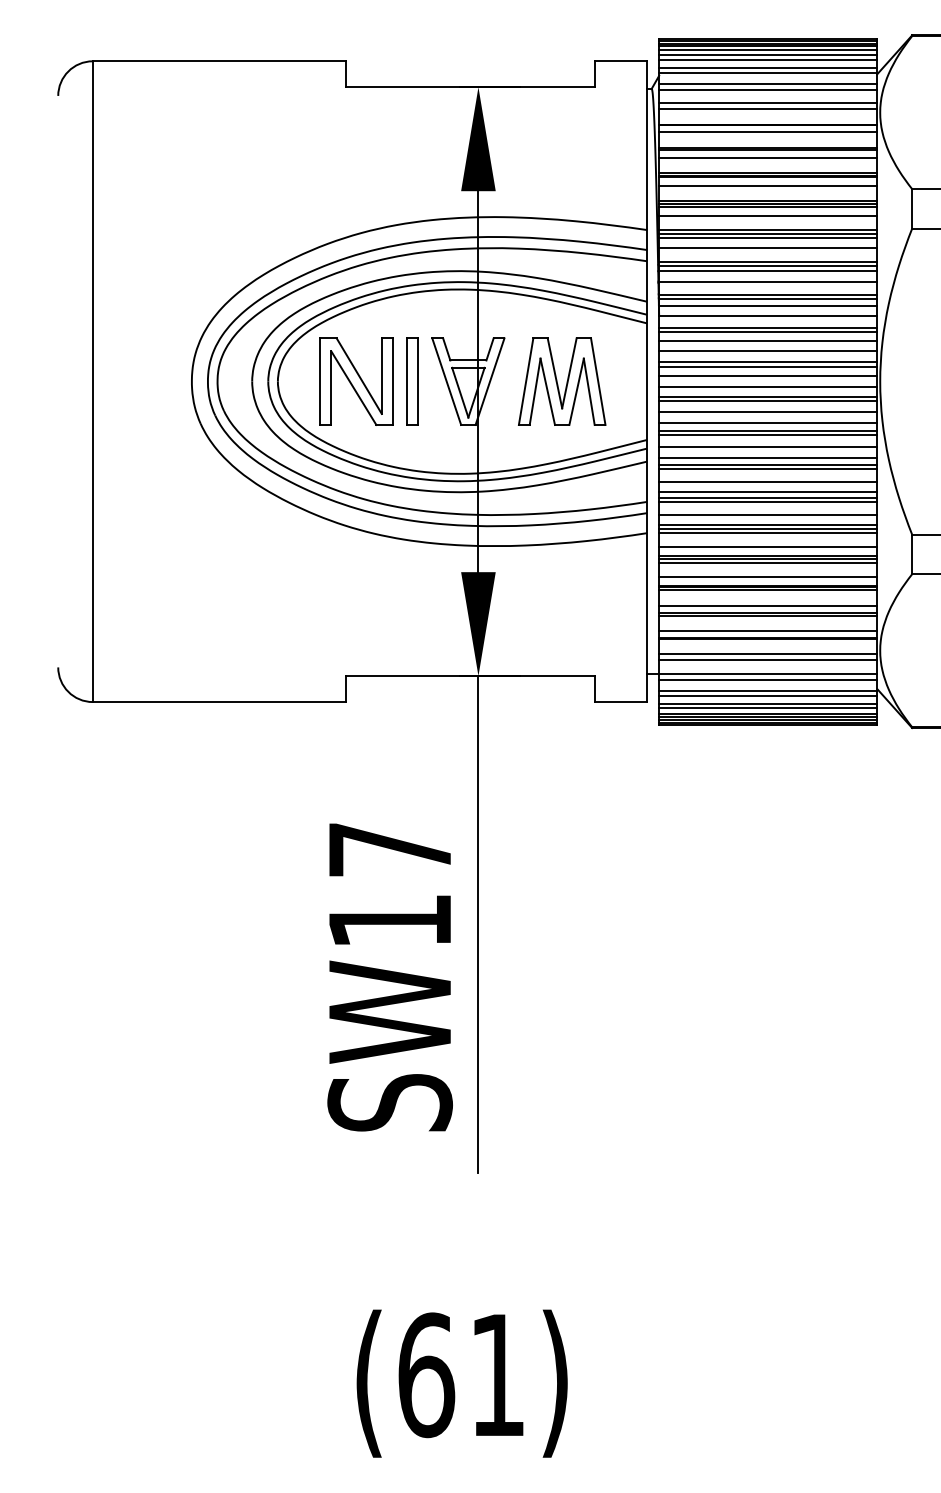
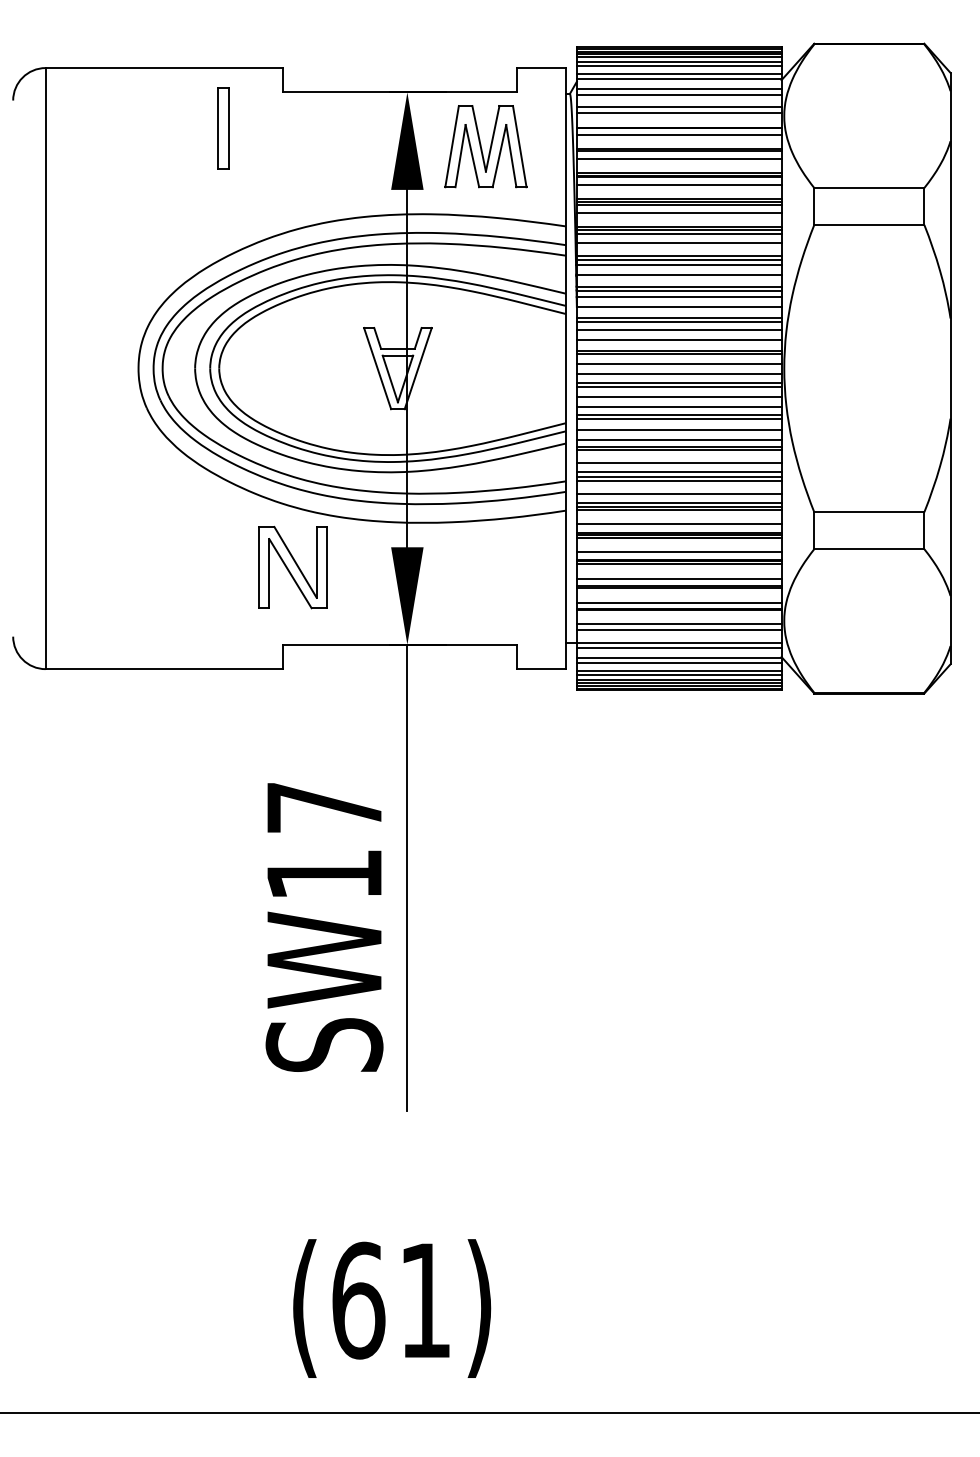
part: (355, 381) -> (292, 567), moved
part: (412, 381) -> (223, 128), moved
part: (561, 381) -> (485, 146), moved

